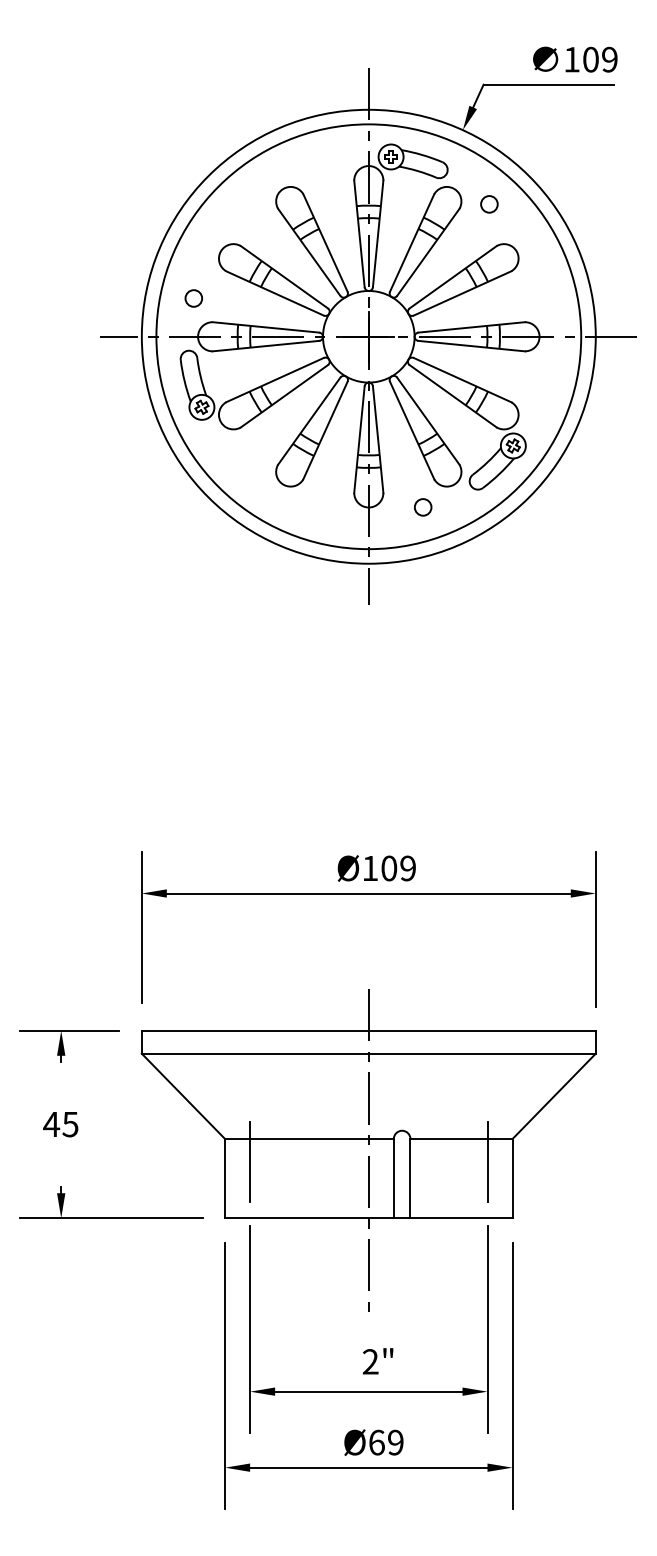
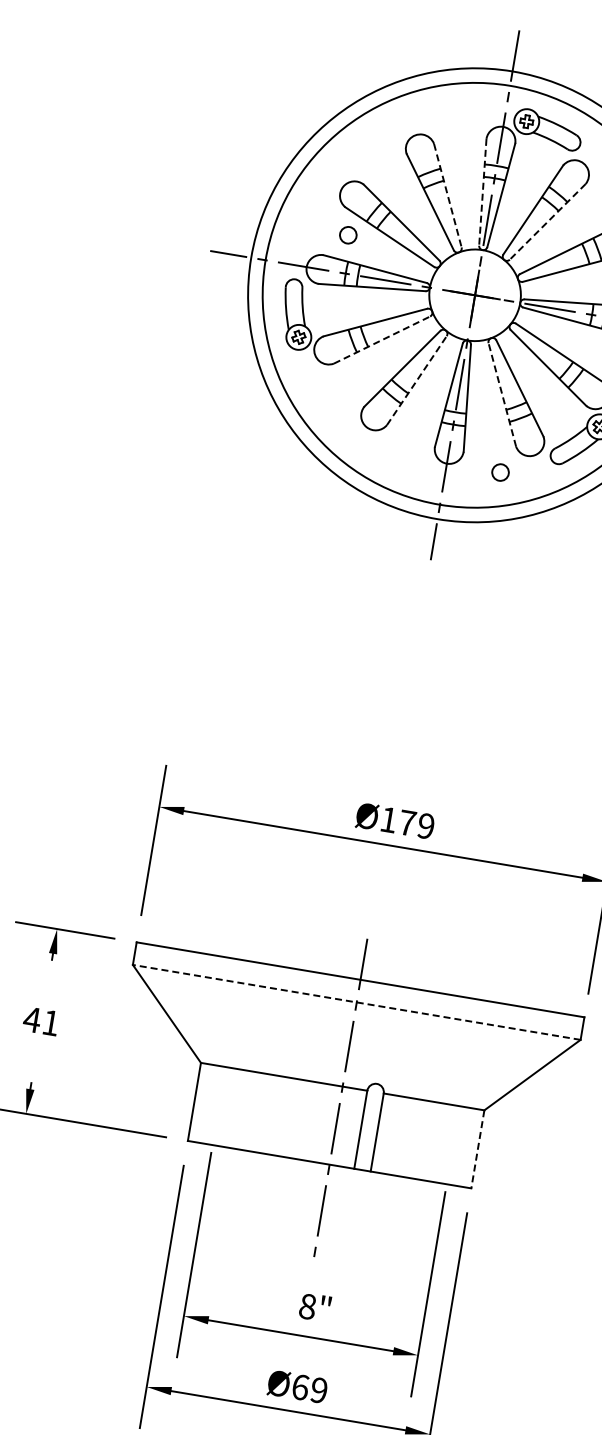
line: (359, 233) -> (482, 191), solid -> dashed
line: (325, 242) -> (447, 195), solid -> dashed
line: (428, 252) -> (547, 222), solid -> dashed
circle: (193, 298) -> (347, 235), moved
line: (284, 396) -> (382, 340), solid -> dashed
line: (325, 430) -> (416, 380), solid -> dashed
line: (412, 430) -> (502, 394), solid -> dashed
text: (389, 868) -> (407, 823), Ø109 -> Ø179
line: (368, 1053) -> (356, 1002), solid -> dashed
text: (70, 1124) -> (50, 1022), 45 -> 41
line: (250, 1161) -> (222, 1089), removed
line: (487, 1161) -> (456, 1128), removed
line: (512, 1178) -> (477, 1149), solid -> dashed
text: (370, 1361) -> (307, 1306), 2" -> 8"

